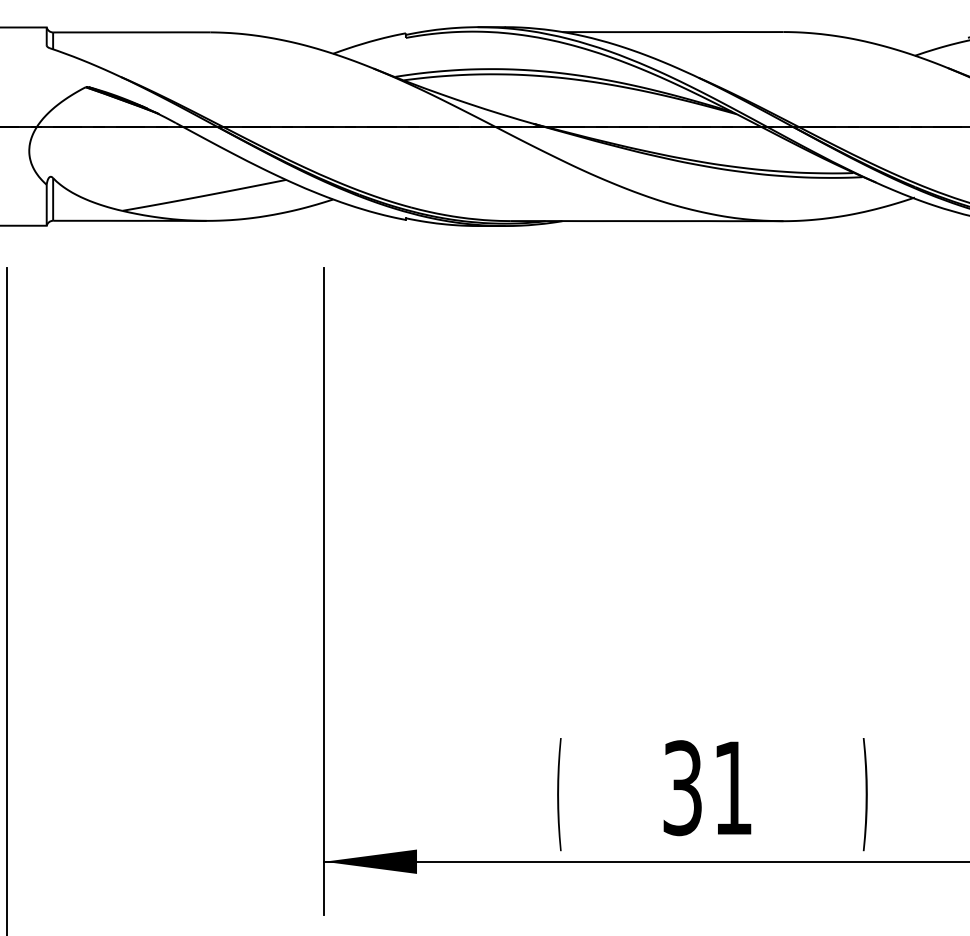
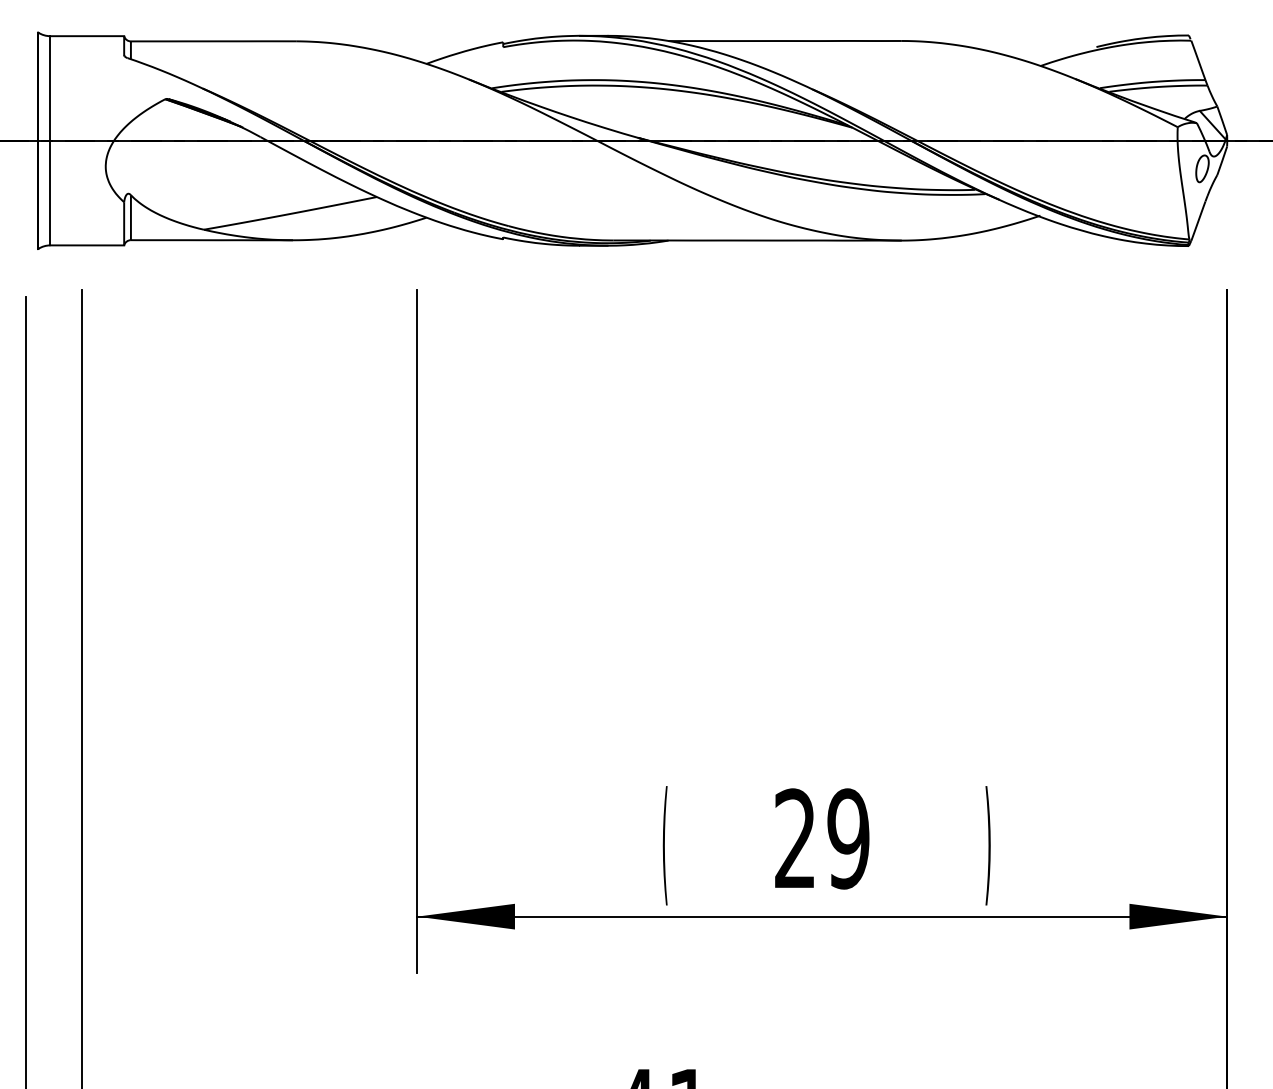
text: (708, 787) -> (822, 838), 31 -> 29

